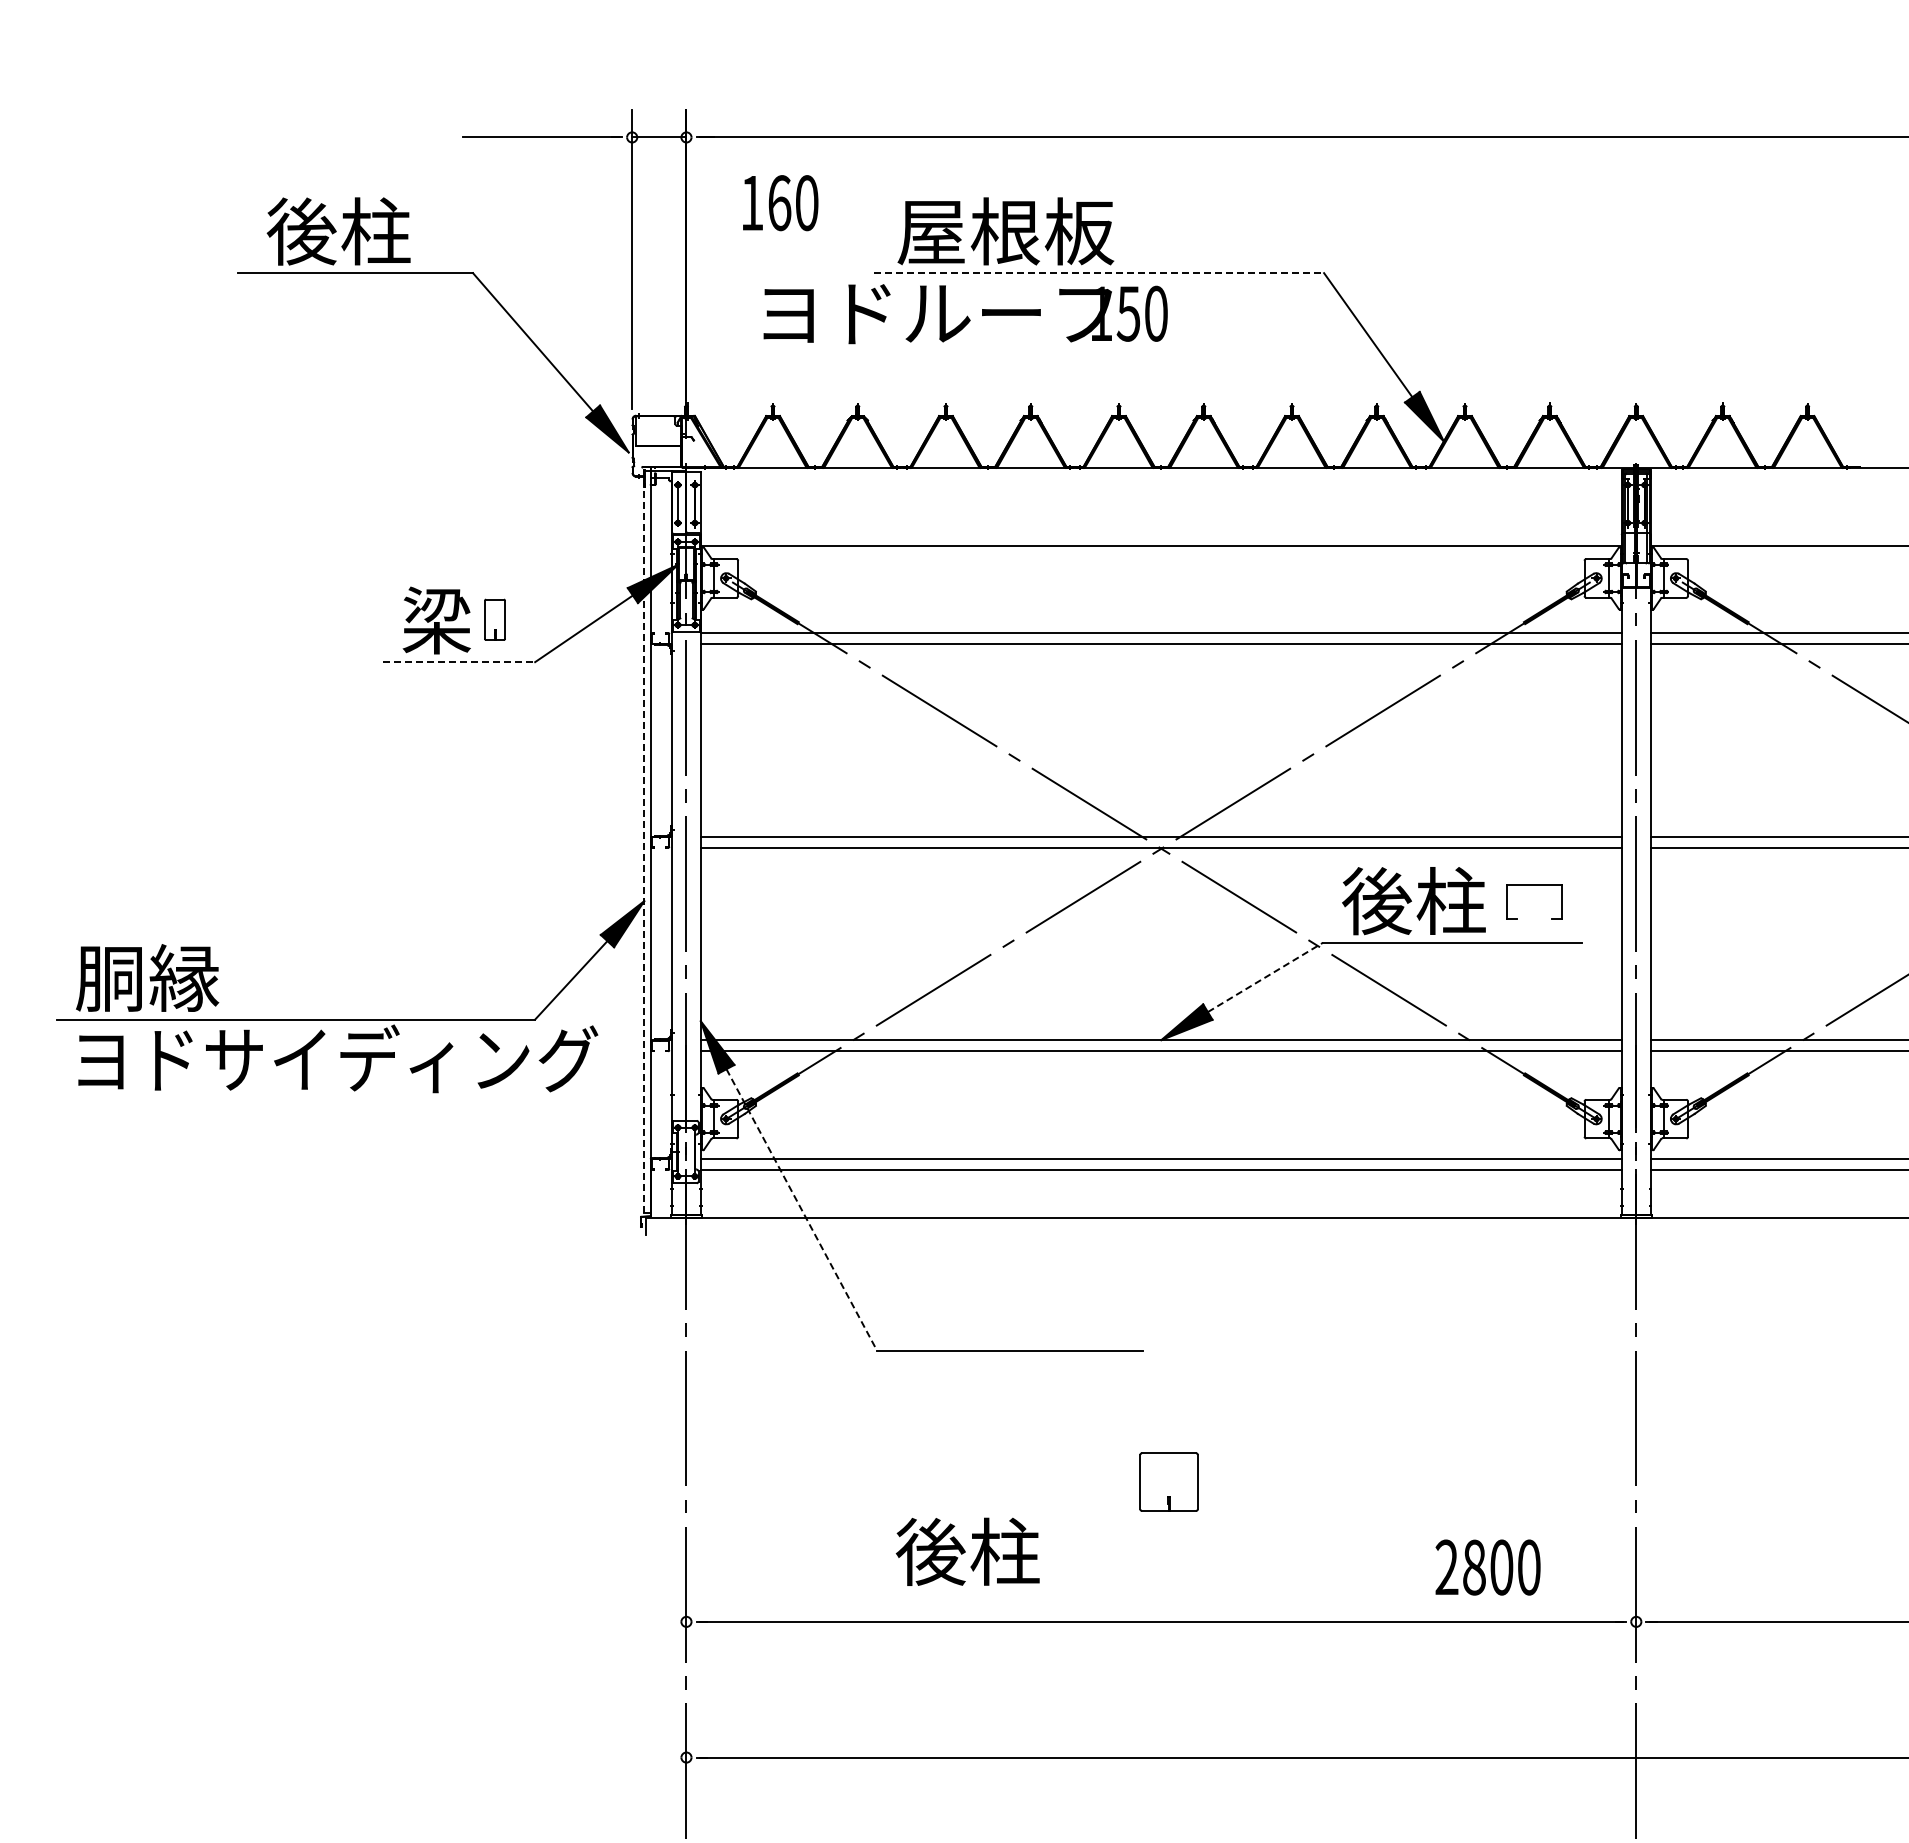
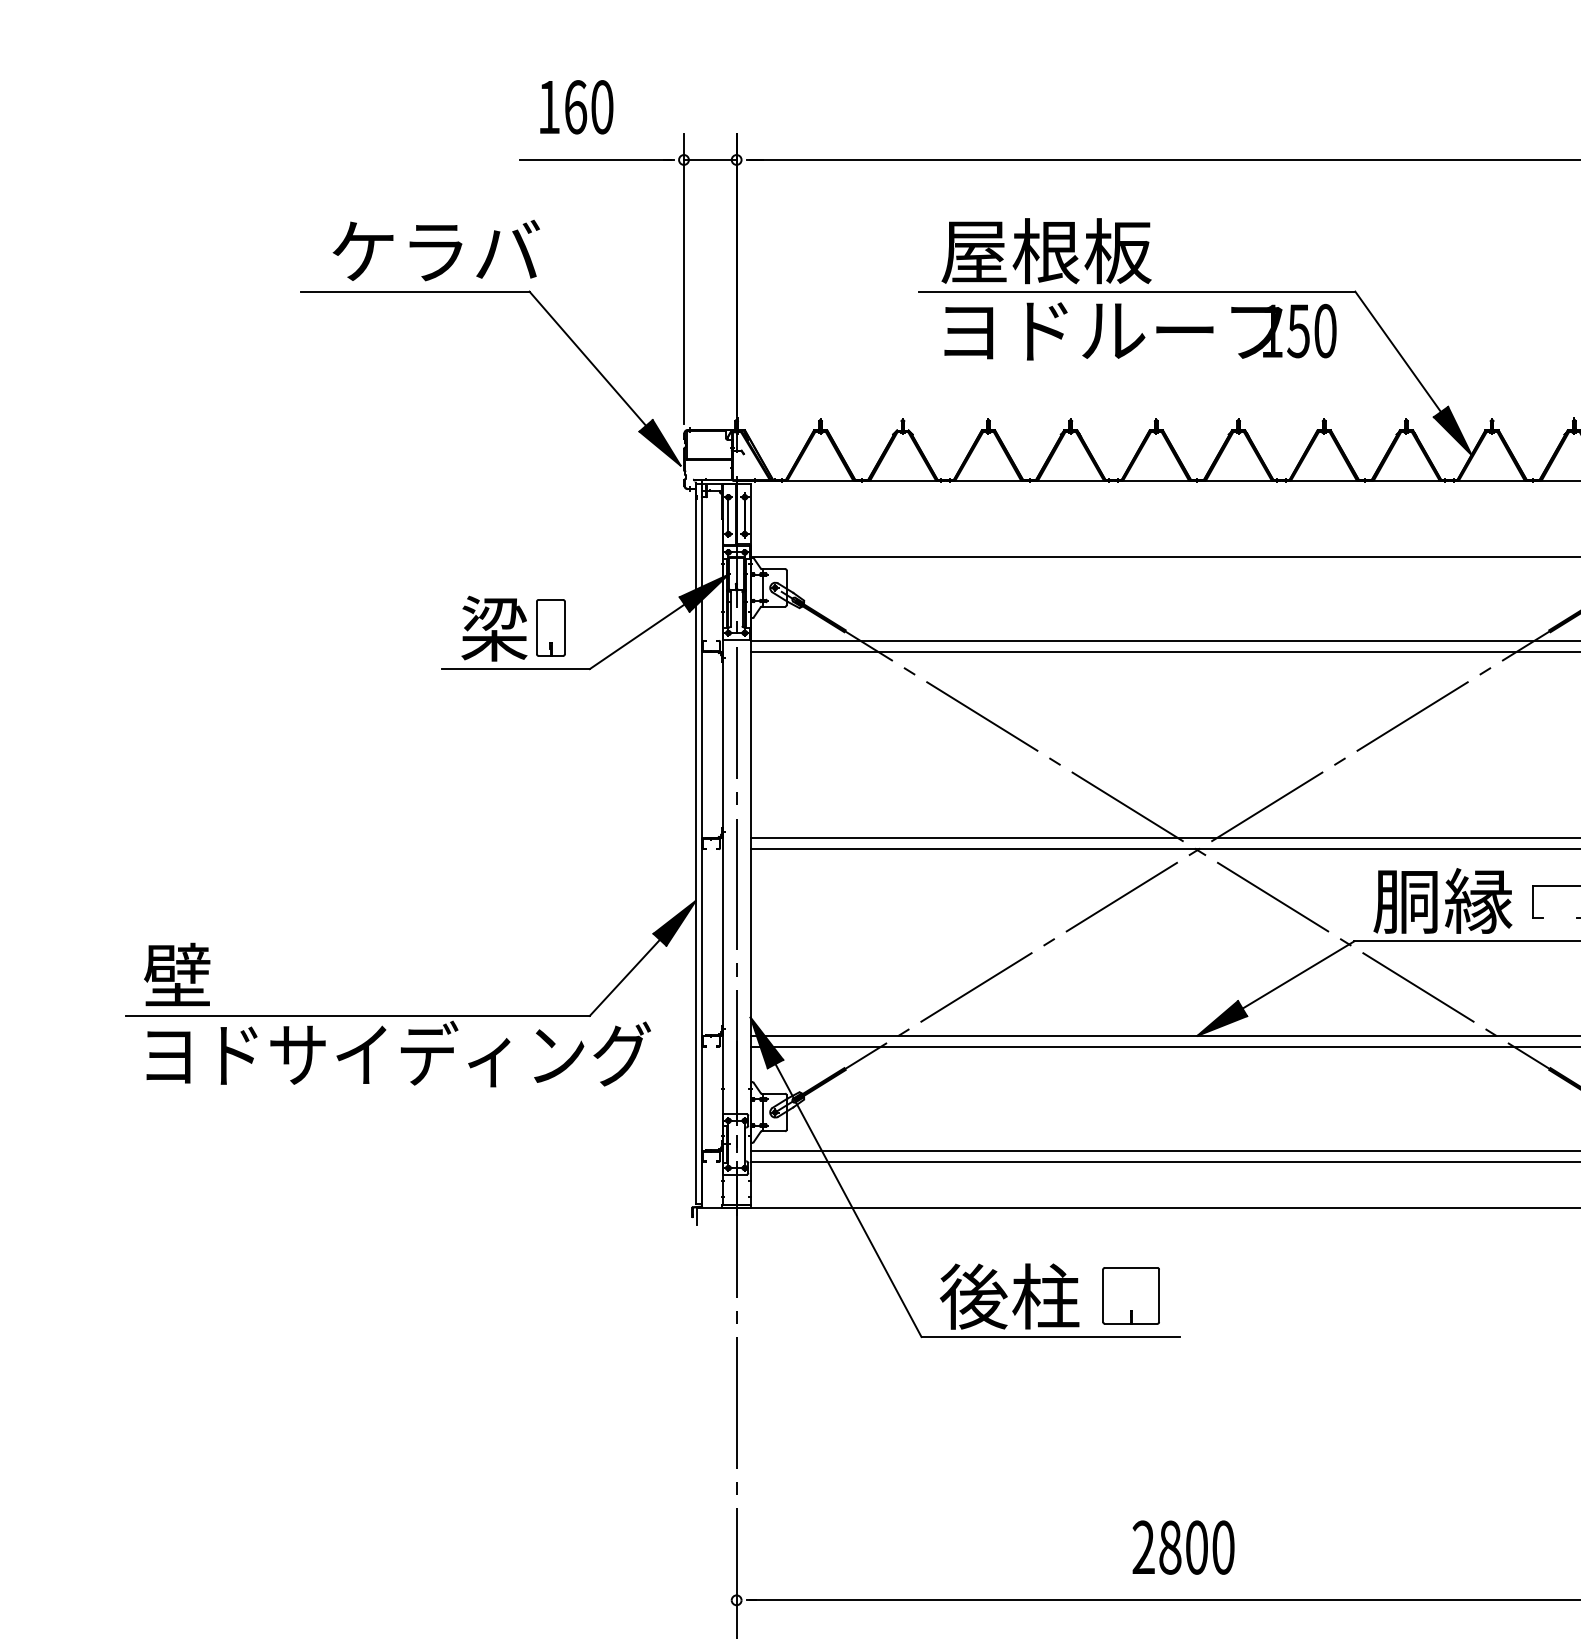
text: (780, 203) -> (576, 107), moved
text: (374, 231) -> (433, 251), 後柱 -> ケラバ
line: (1099, 273) -> (1137, 291), dashed -> solid
text: (965, 314) -> (1140, 331), moved
part: (494, 619) -> (550, 627), size x1.43
line: (459, 662) -> (516, 669), dashed -> solid
line: (644, 841) -> (695, 843), dashed -> solid
text: (1413, 901) -> (1442, 901), 後柱 -> 胴縁
text: (147, 977) -> (213, 975), 胴縁 -> 壁
line: (1265, 977) -> (1298, 975), dashed -> solid
line: (801, 1209) -> (848, 1200), dashed -> solid
part: (1168, 1481) -> (1130, 1295), moved
text: (967, 1551) -> (1009, 1296), moved
text: (1487, 1567) -> (1183, 1547), moved

